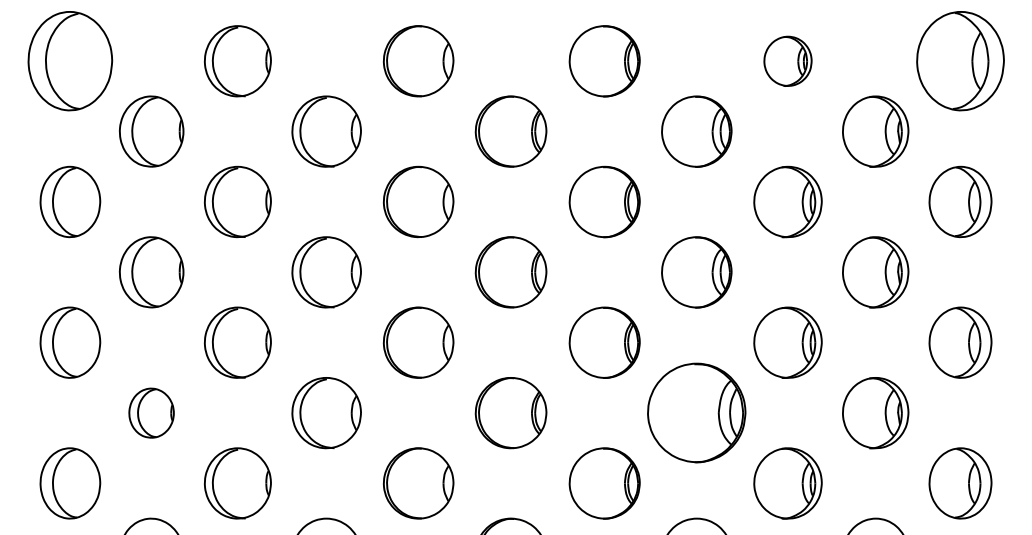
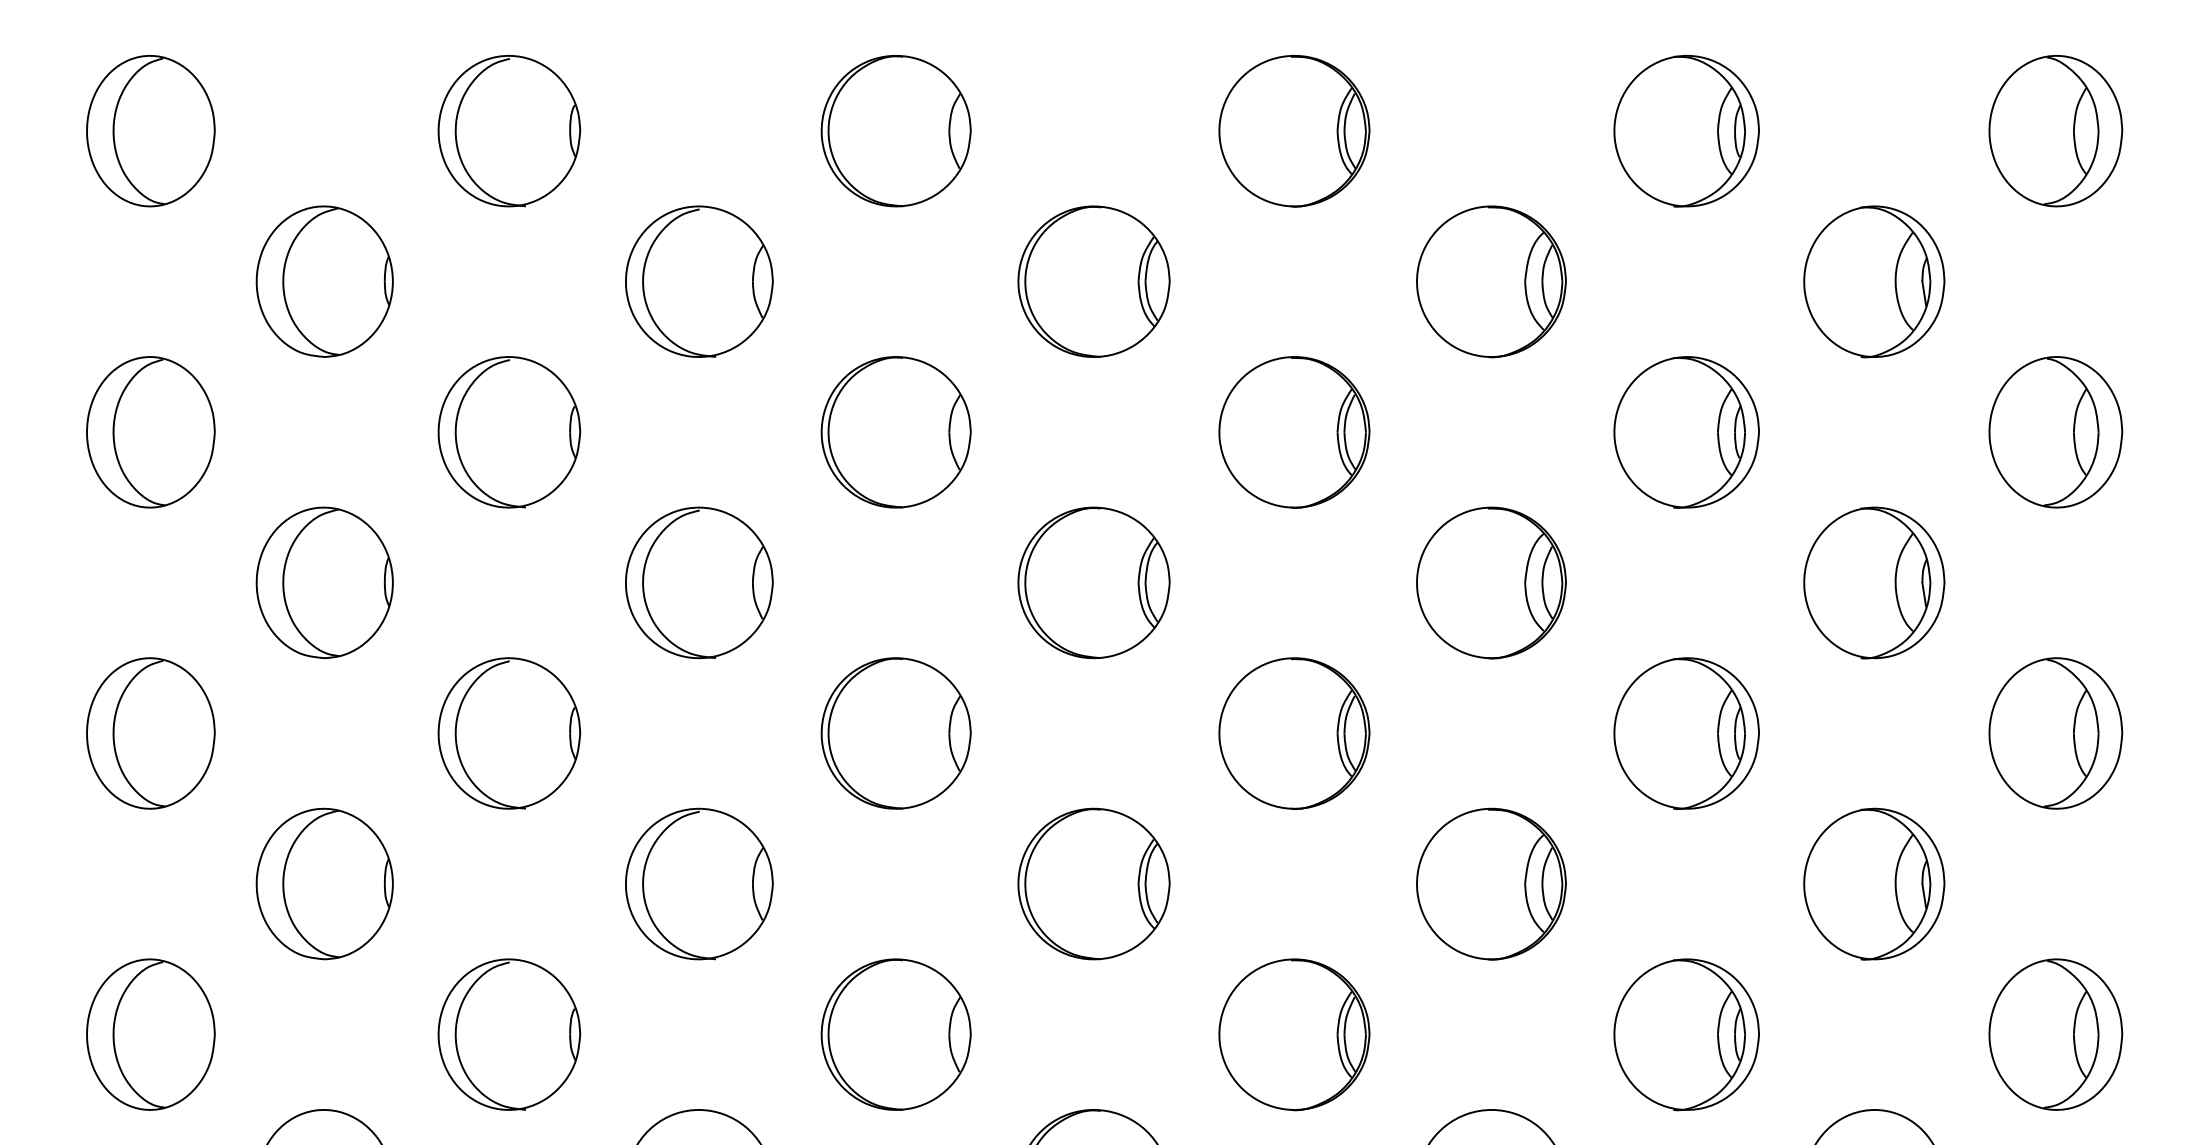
part: (70, 61) -> (151, 131), size x0.71
part: (787, 61) -> (1685, 131), size x1.43
part: (960, 61) -> (2055, 131), size x0.71
part: (151, 413) -> (324, 884), size x1.43
part: (696, 413) -> (1490, 884), size x0.71

